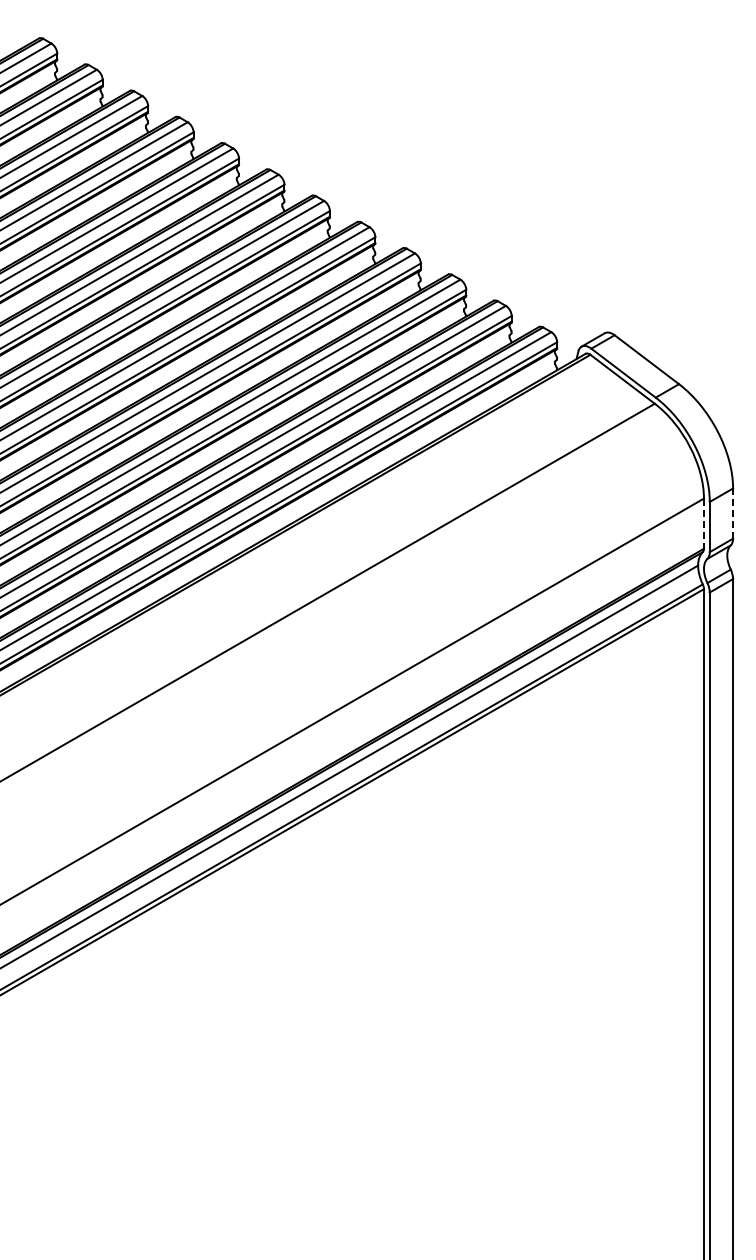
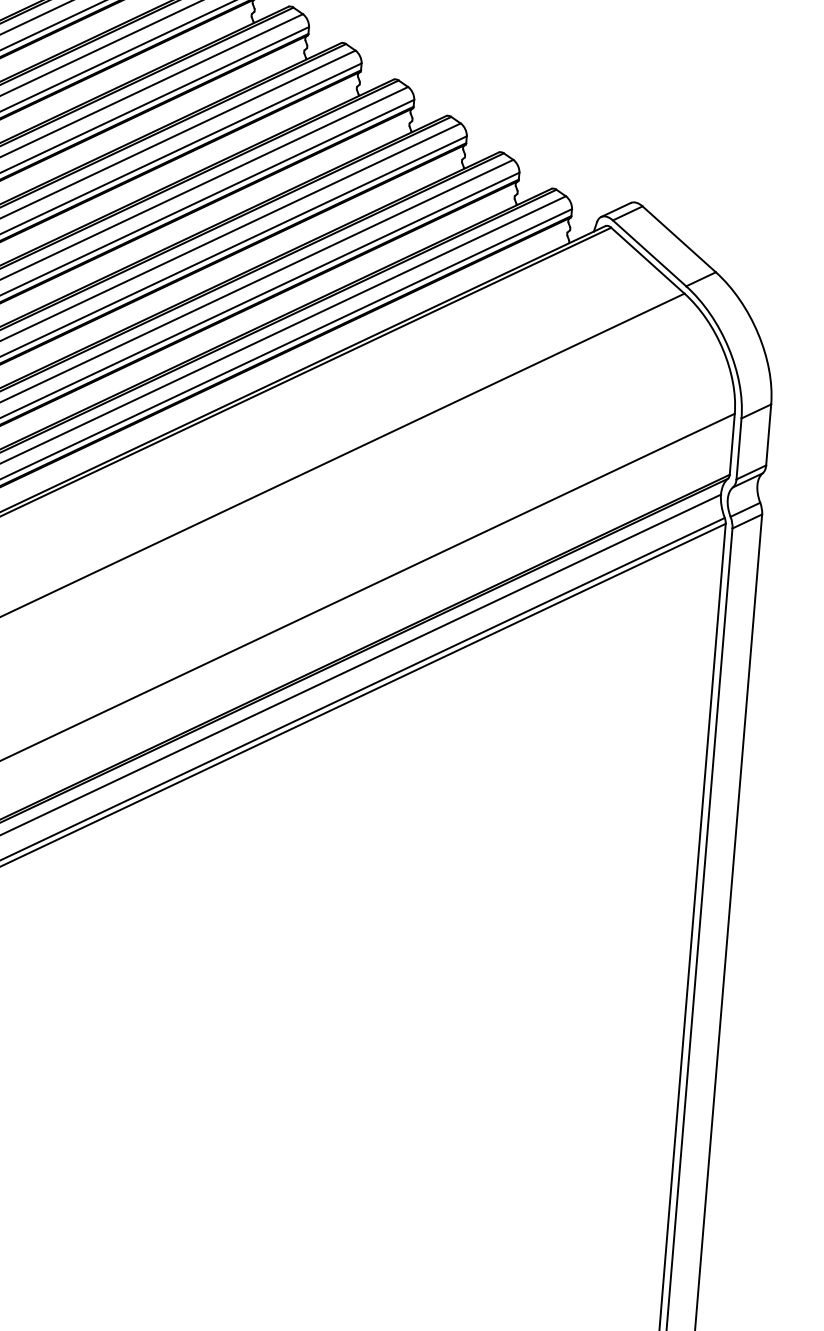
line: (733, 514) -> (769, 436), dashed -> solid
line: (703, 524) -> (731, 445), dashed -> solid

